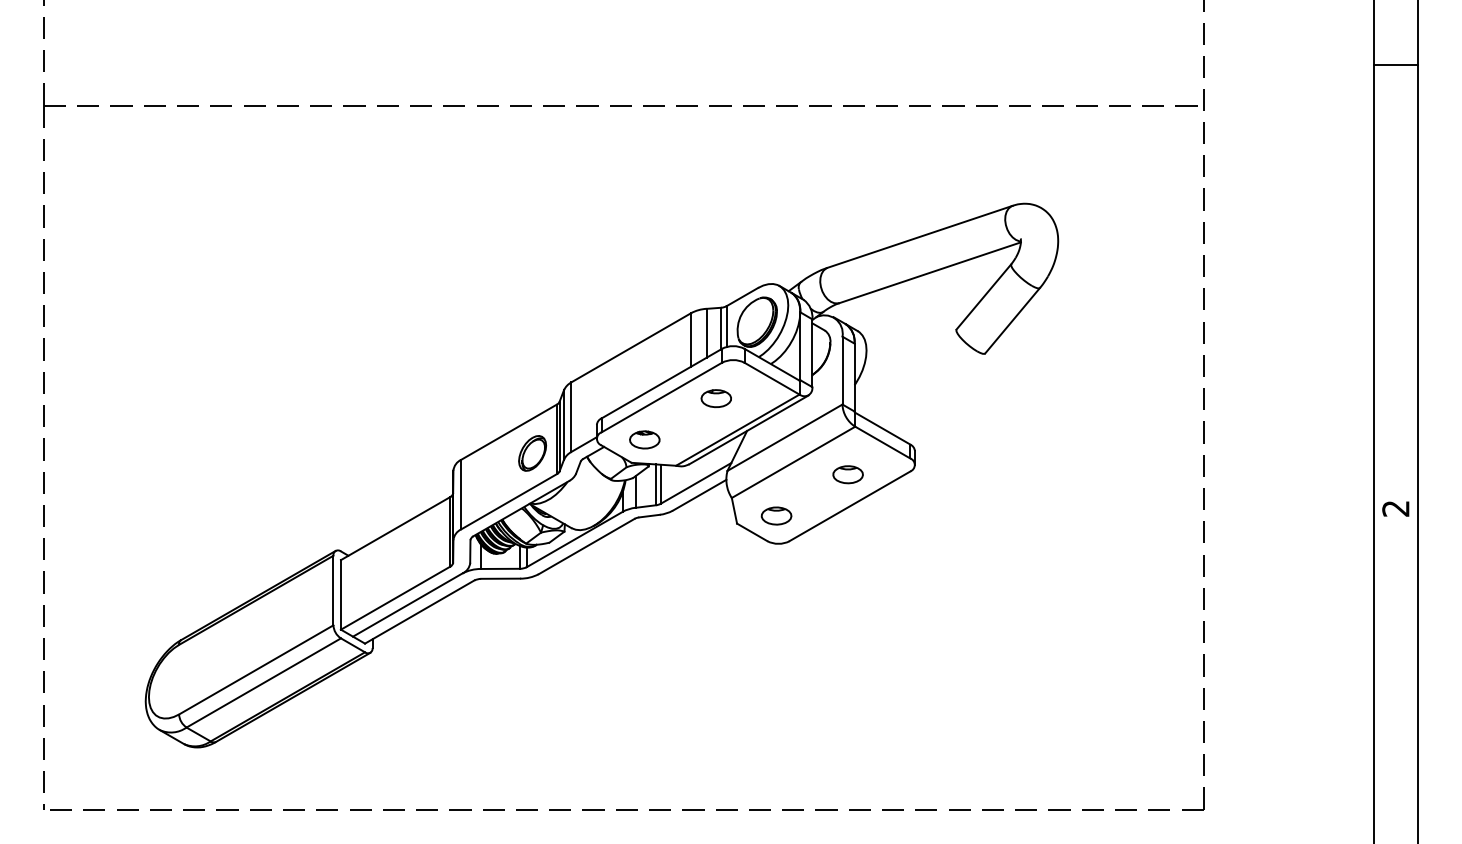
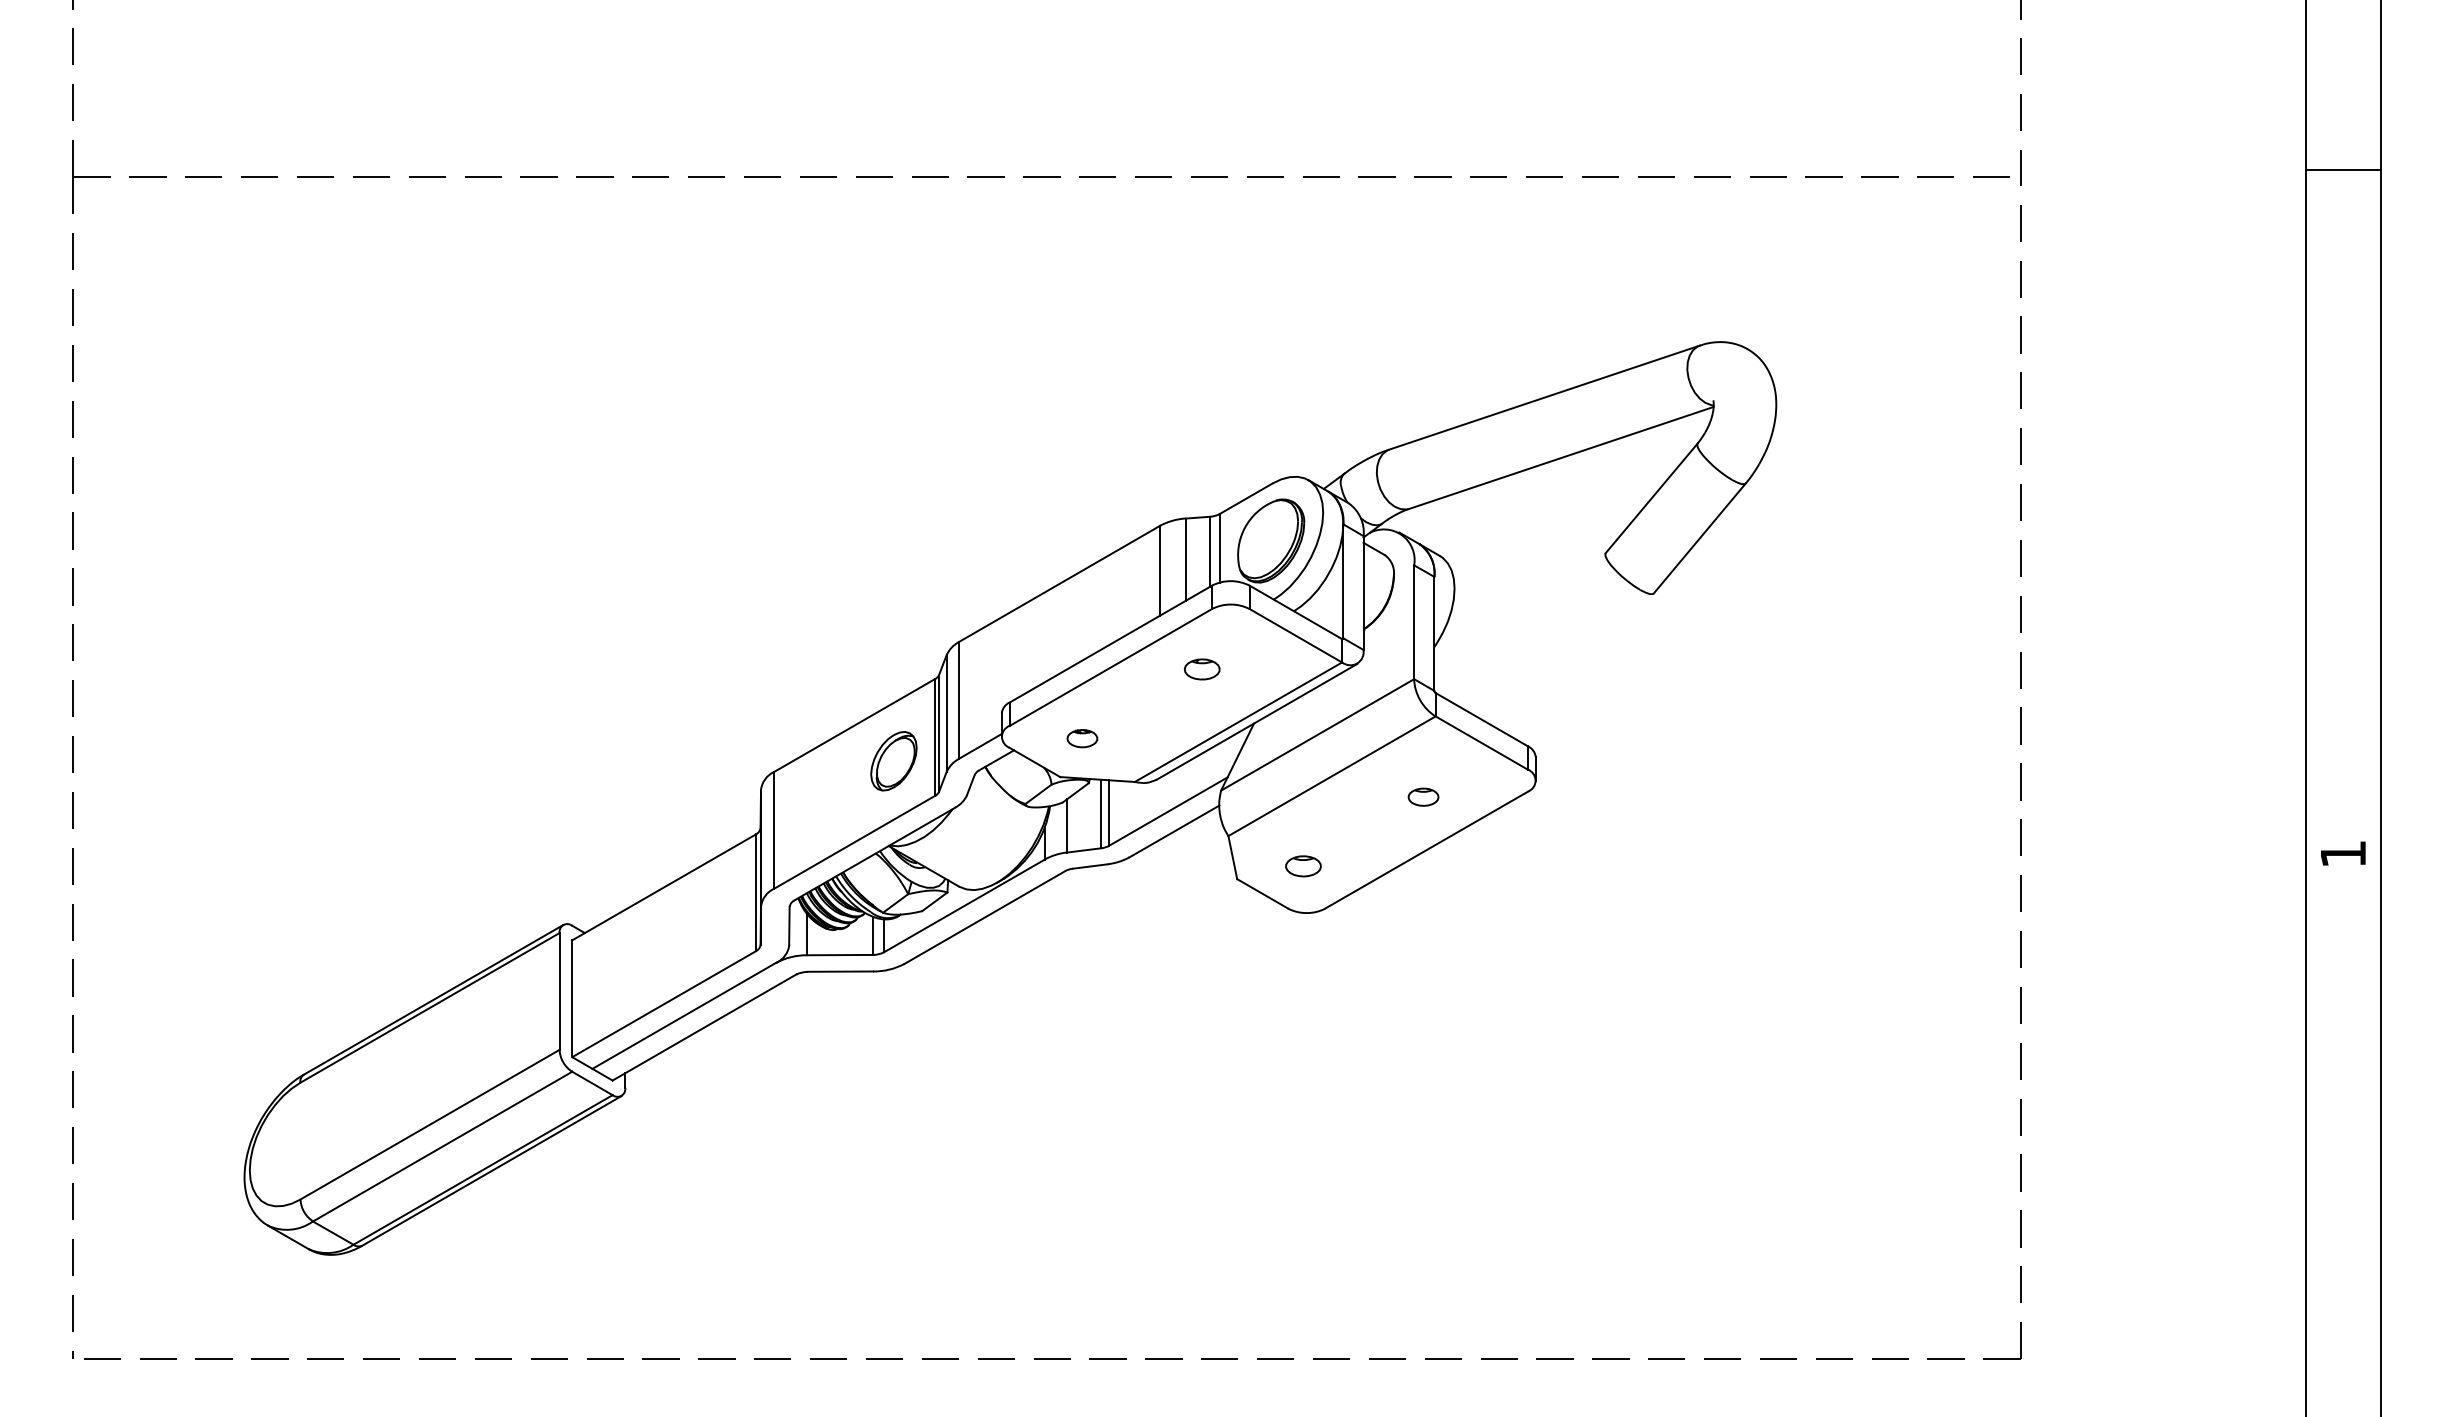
line: (1395, 64) -> (2342, 168), moved
part: (715, 398) -> (1200, 669), size x0.7
part: (644, 439) -> (1081, 737), size x0.6
part: (847, 474) -> (1422, 796), size x0.6
text: (1395, 508) -> (2342, 853), 2 -> 1
part: (776, 515) -> (1303, 865), size x0.7

